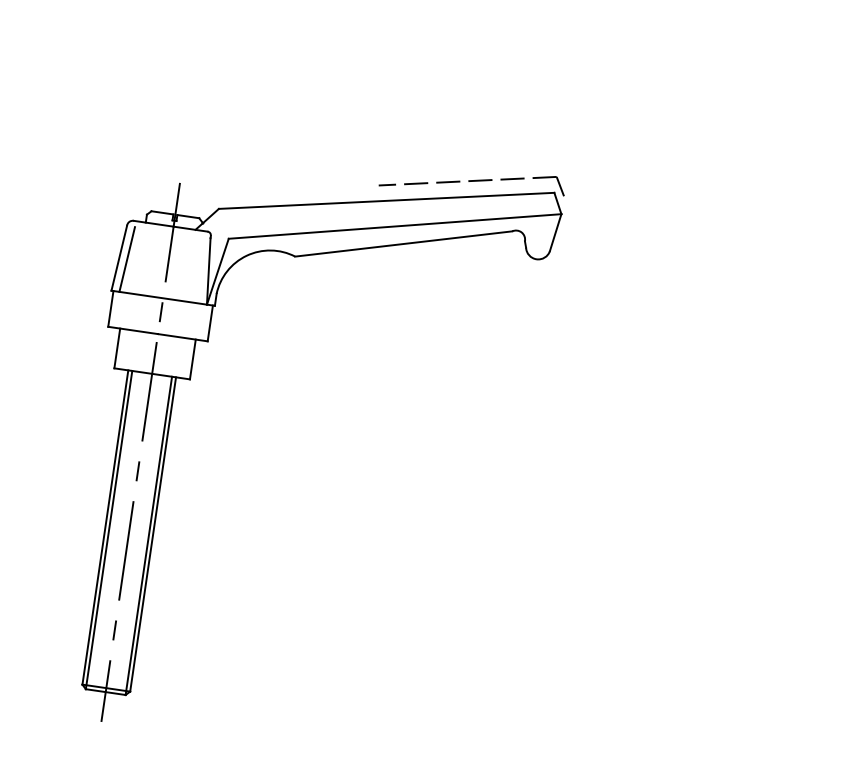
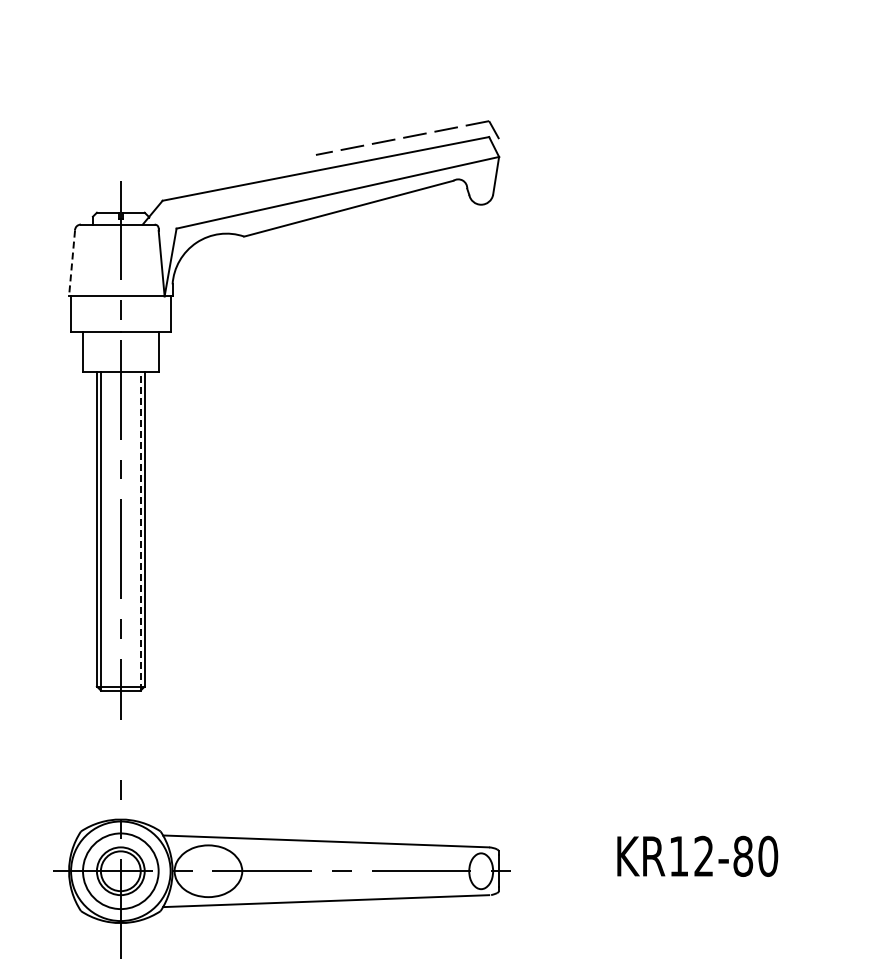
line: (119, 258) -> (72, 263), solid -> dashed
line: (127, 259) -> (80, 263), removed
line: (148, 535) -> (140, 530), solid -> dashed

